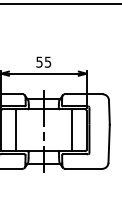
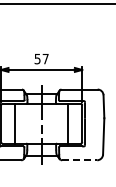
text: (47, 62) -> (45, 59), 55 -> 57
line: (83, 169) -> (79, 160), solid -> dashed

